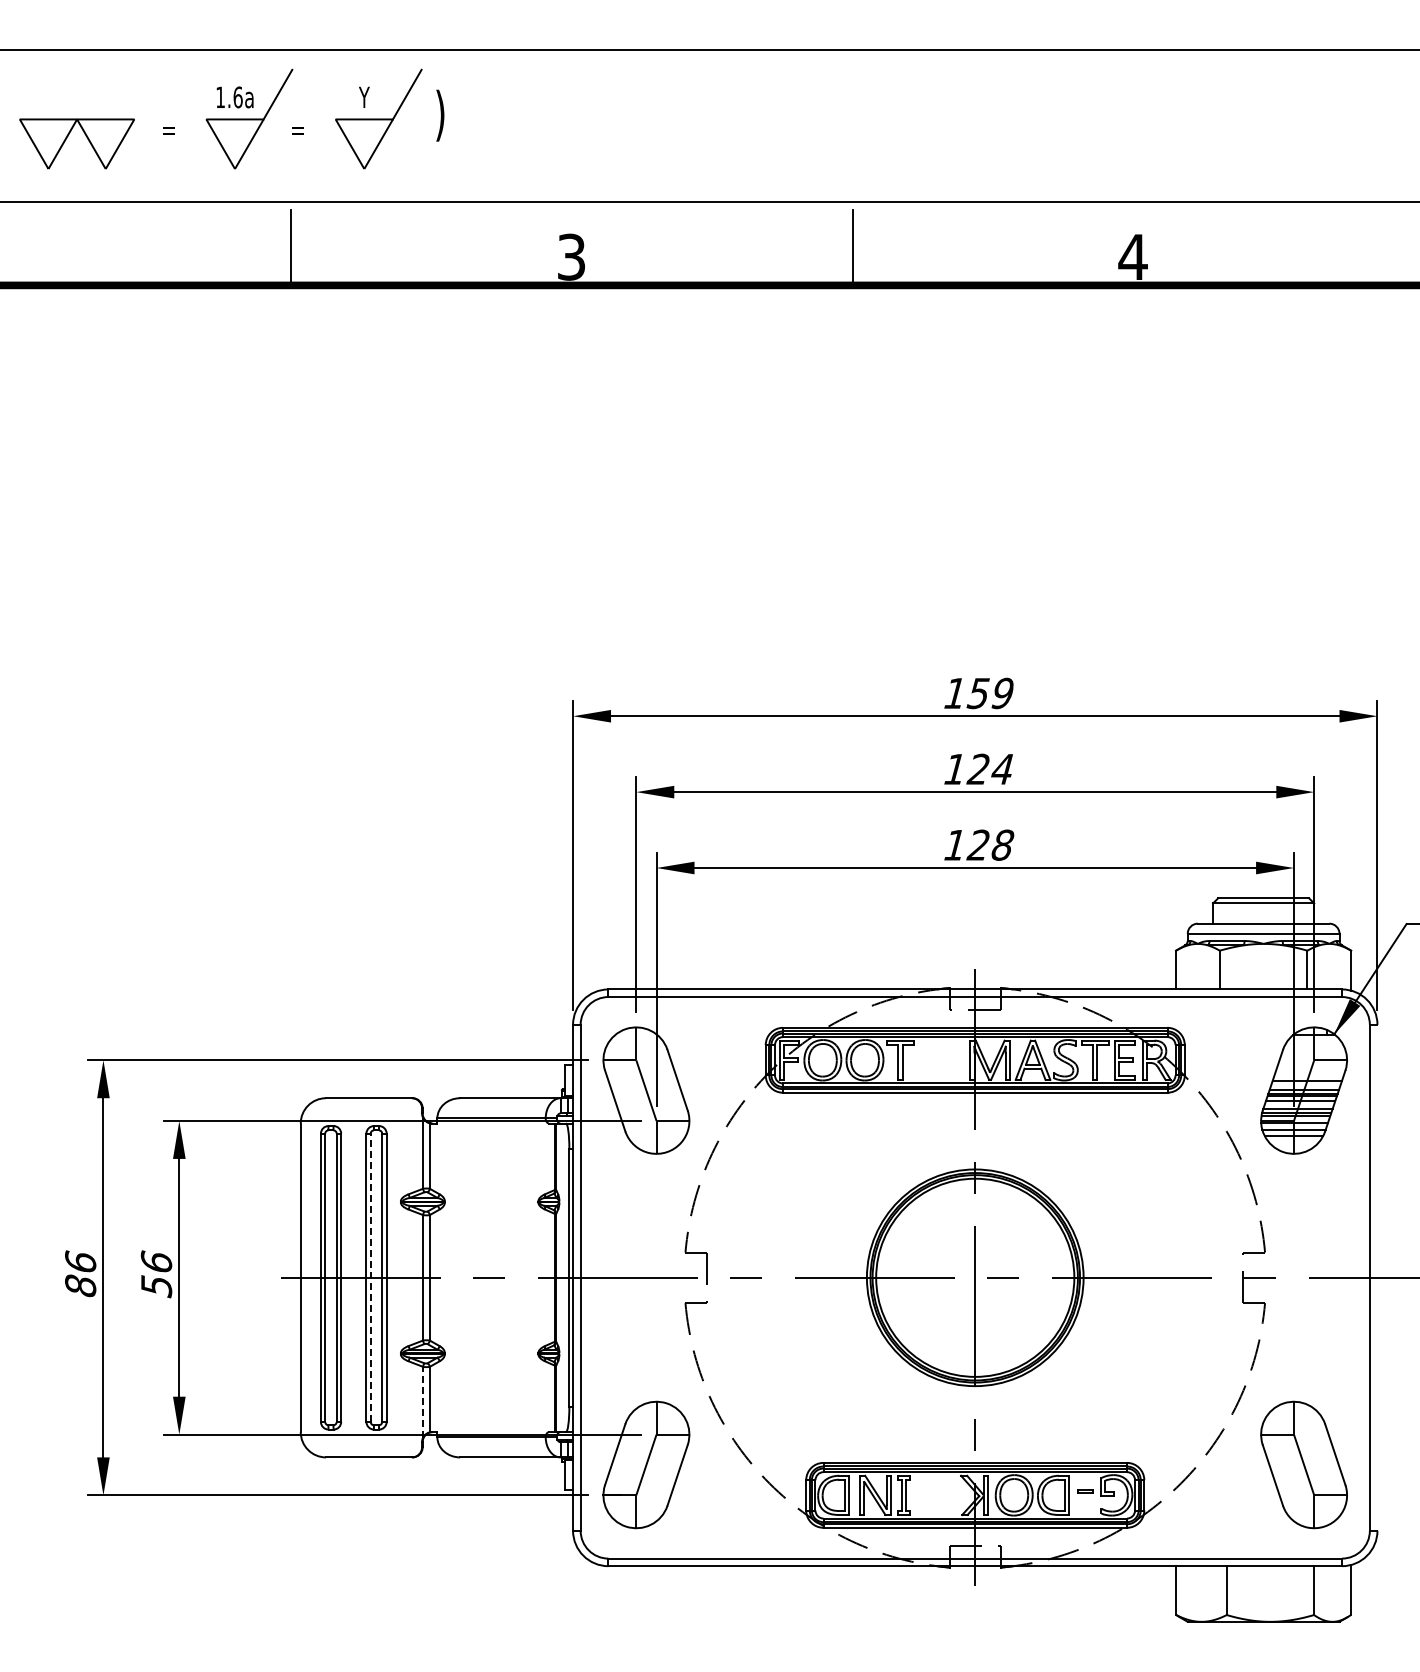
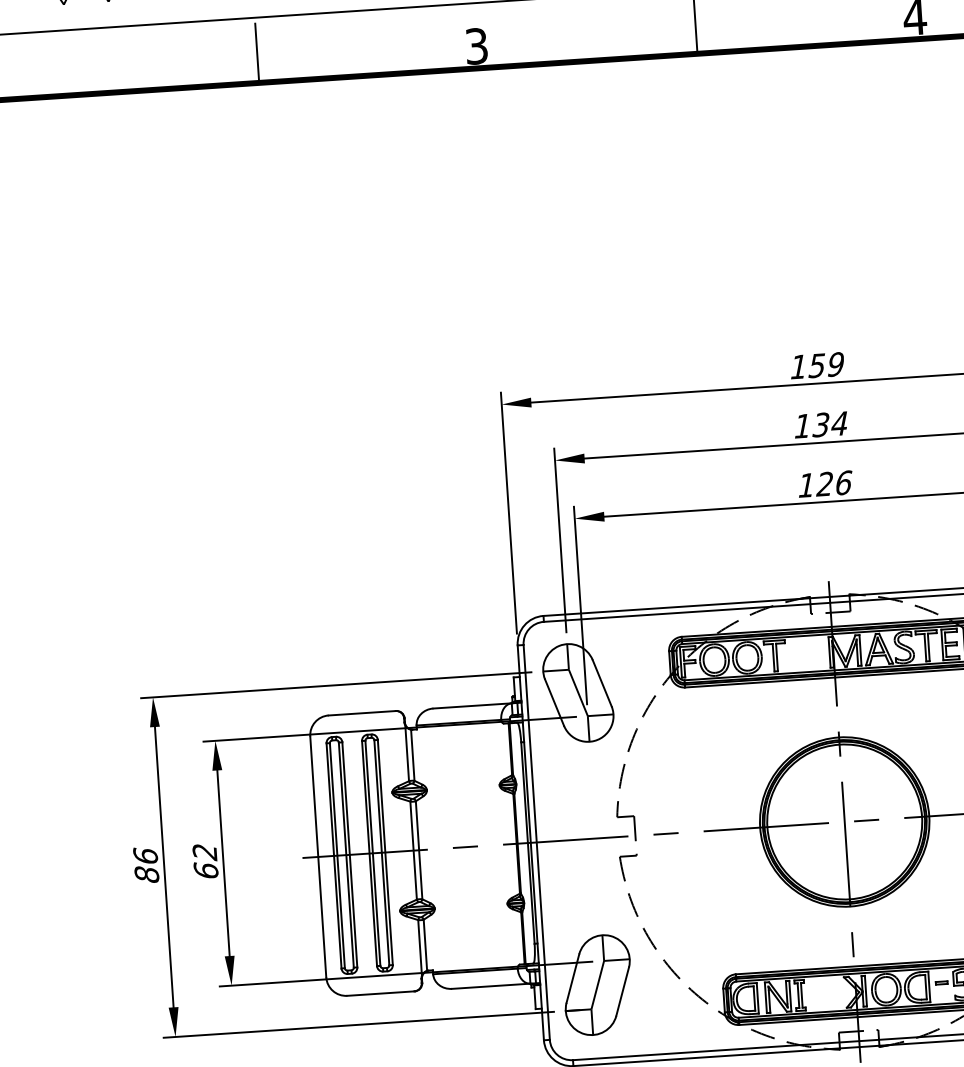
text: (977, 769) -> (820, 425), 124 -> 134
text: (1002, 844) -> (843, 482), 128 -> 126
text: (156, 1274) -> (205, 861), 56 -> 62
line: (370, 1277) -> (372, 853), dashed -> solid
line: (422, 1402) -> (419, 947), dashed -> solid

